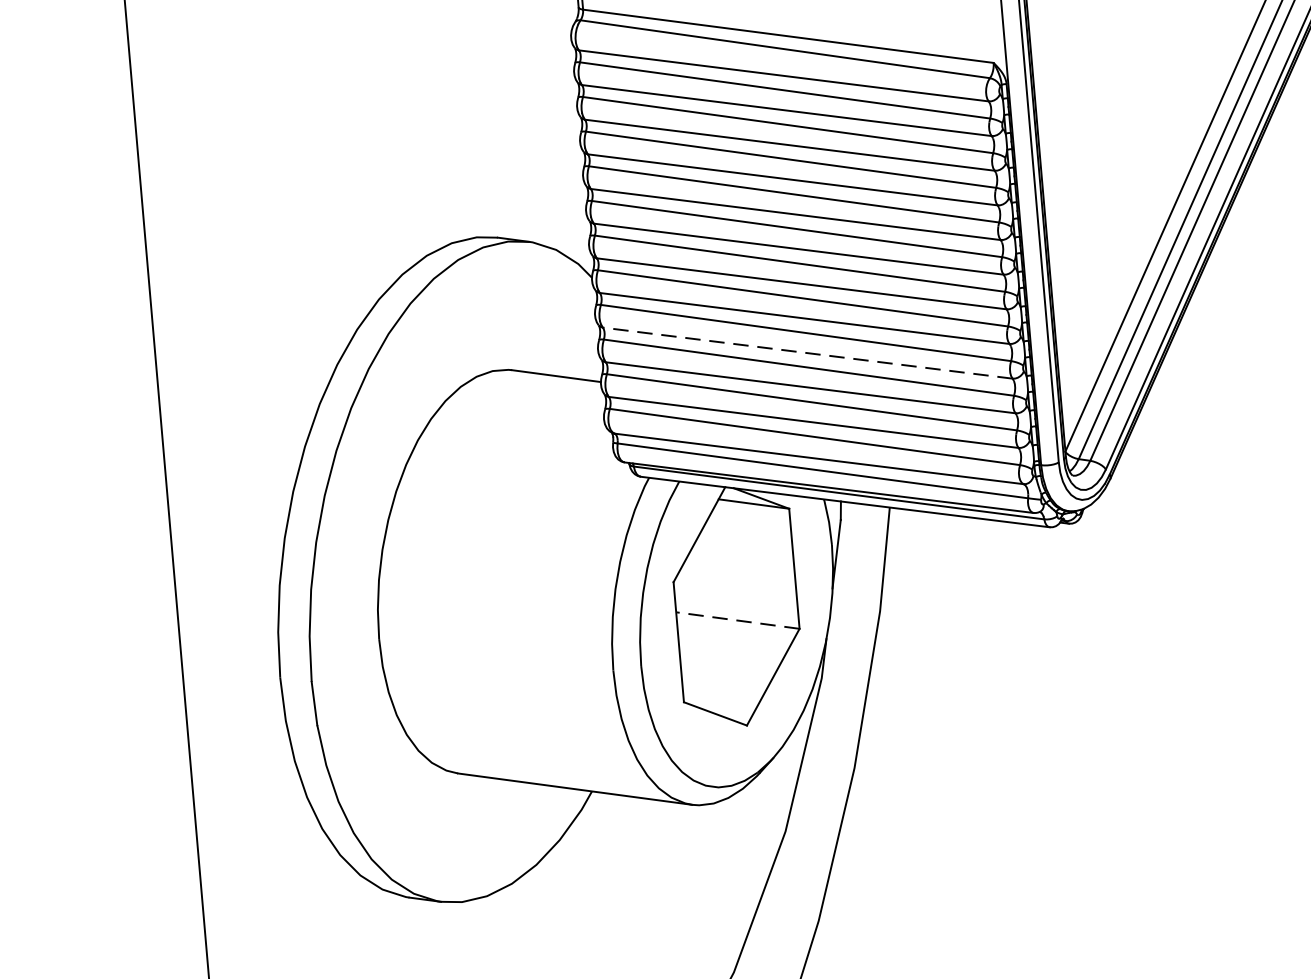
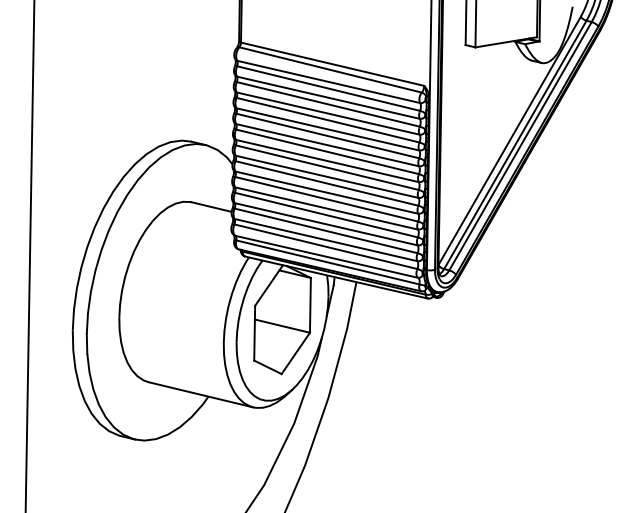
line: (807, 353) -> (326, 208), dashed -> solid
line: (735, 621) -> (281, 326), dashed -> solid

